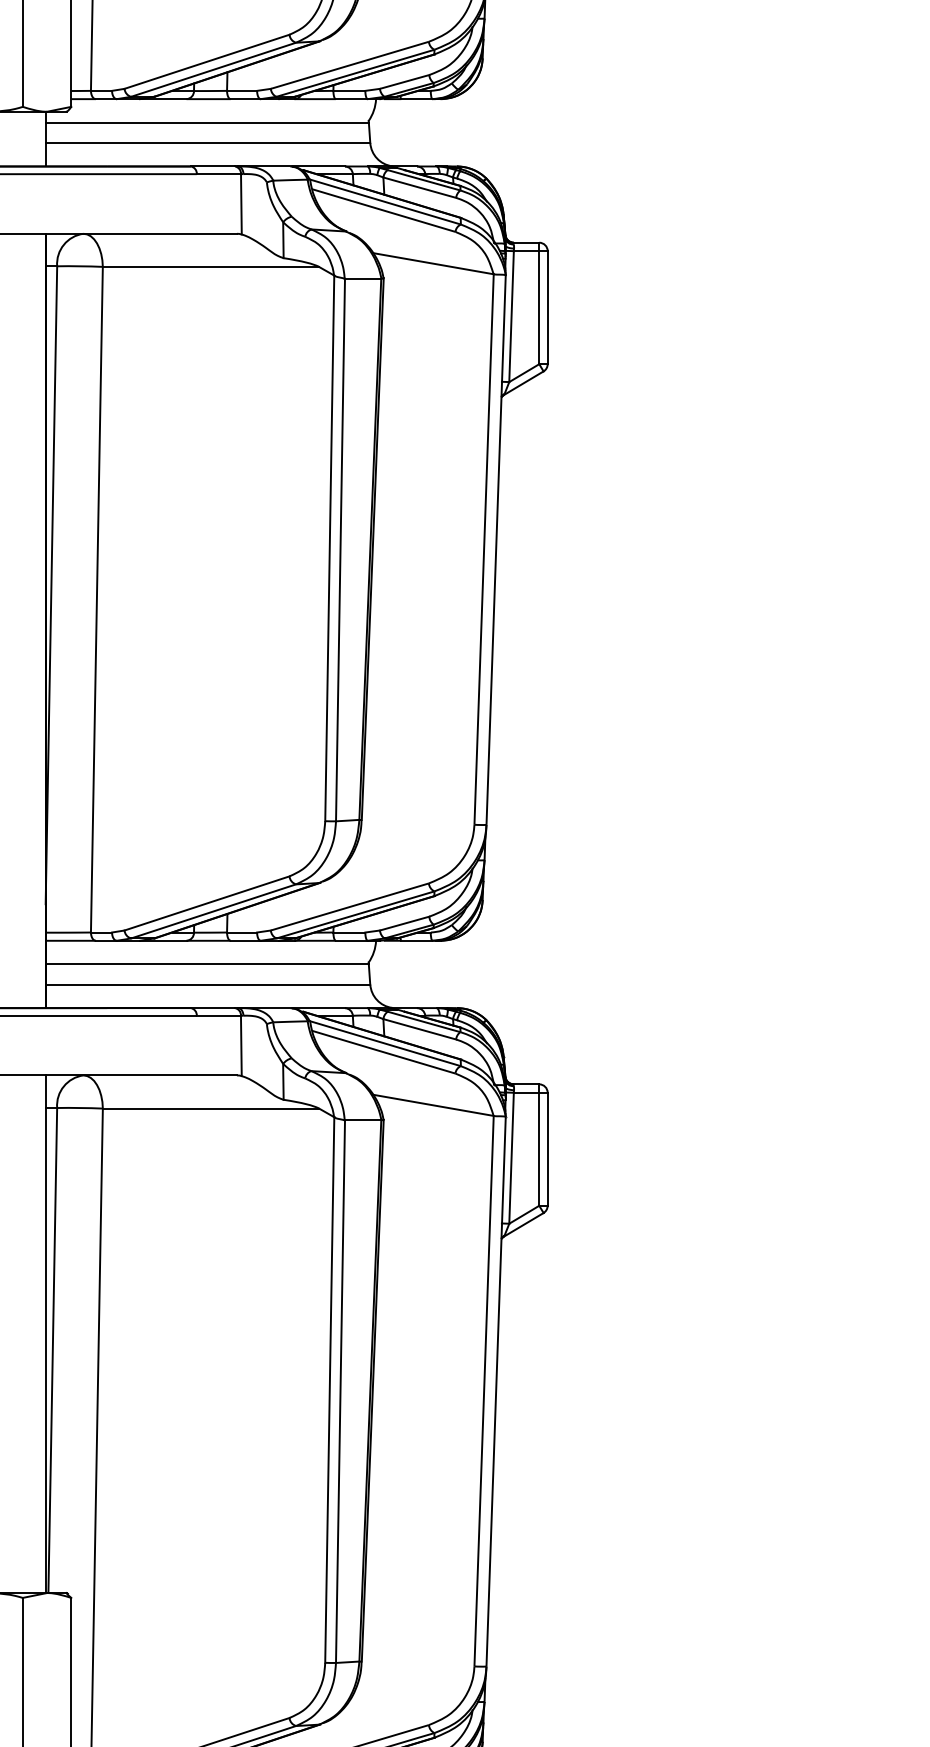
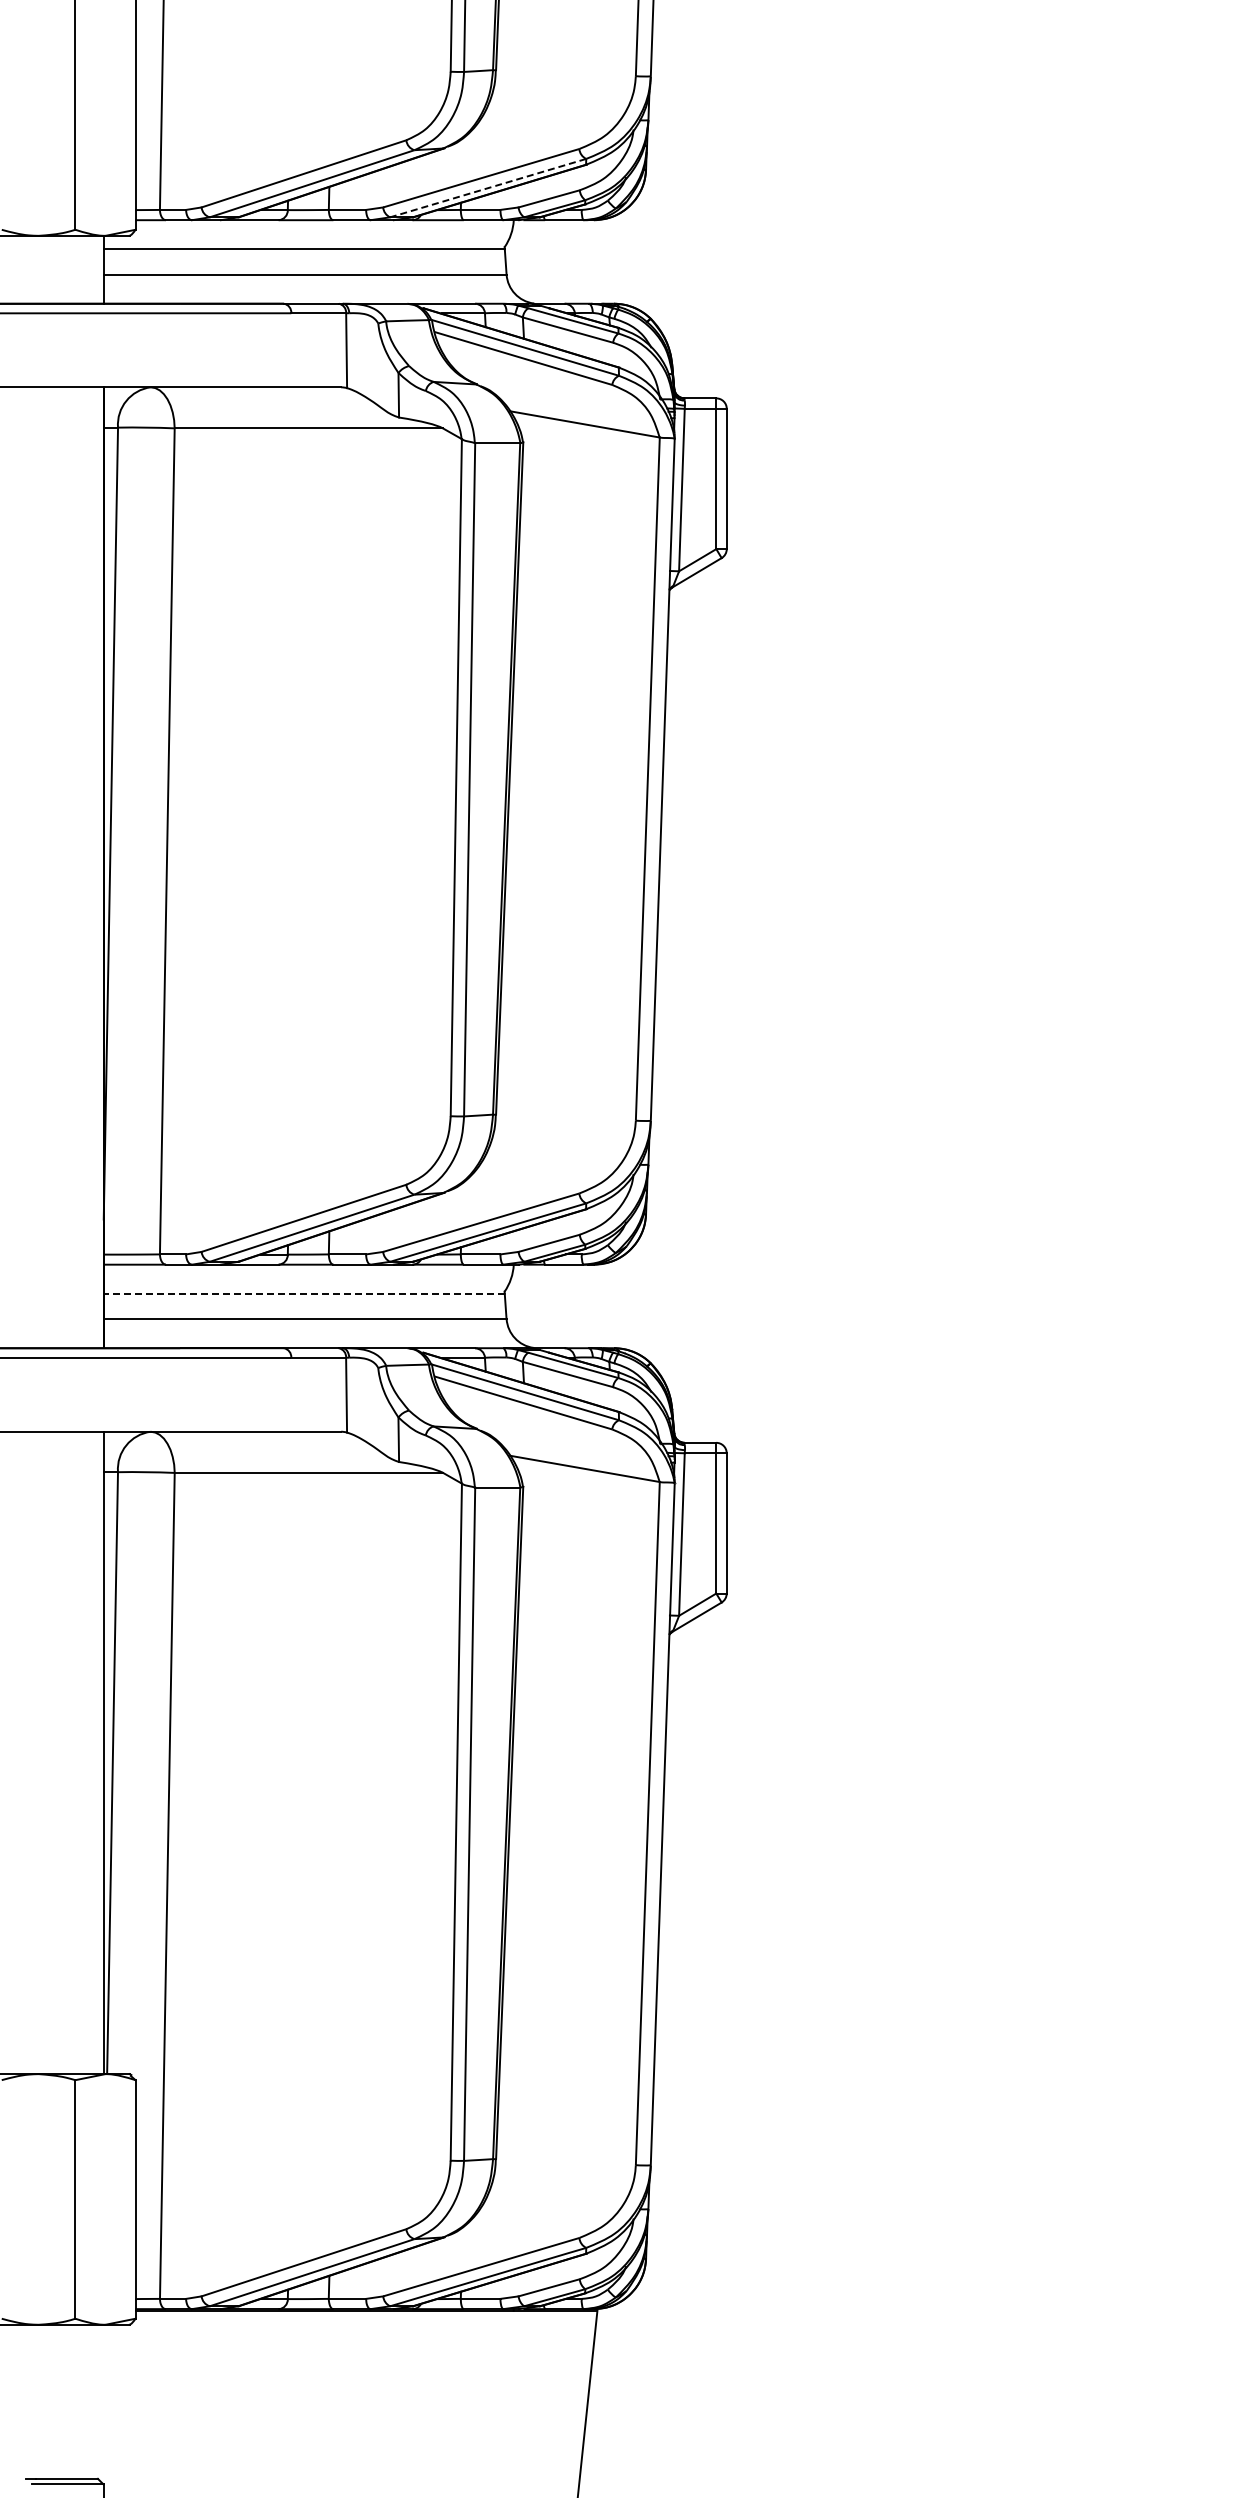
line: (355, 72) -> (488, 187), solid -> dashed
line: (207, 964) -> (304, 1293), solid -> dashed

